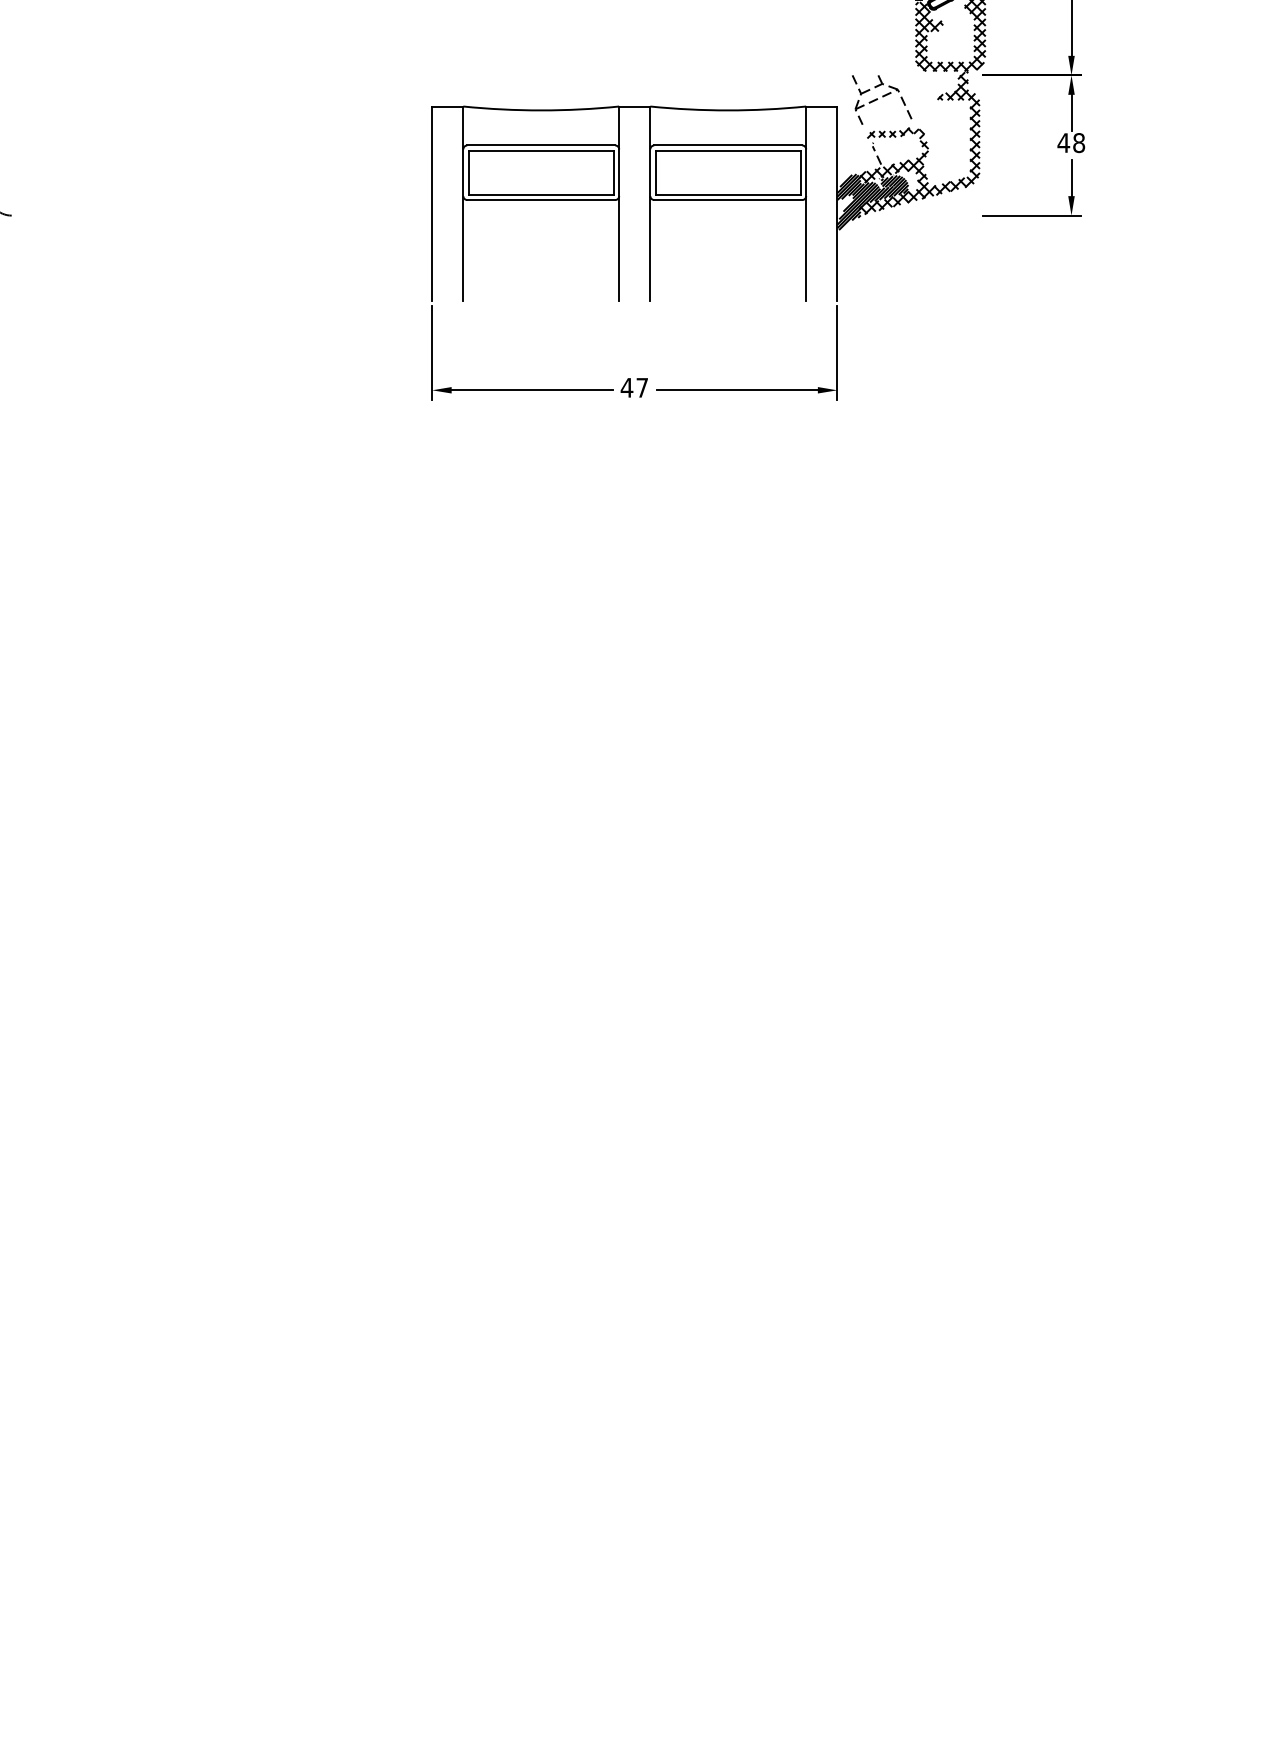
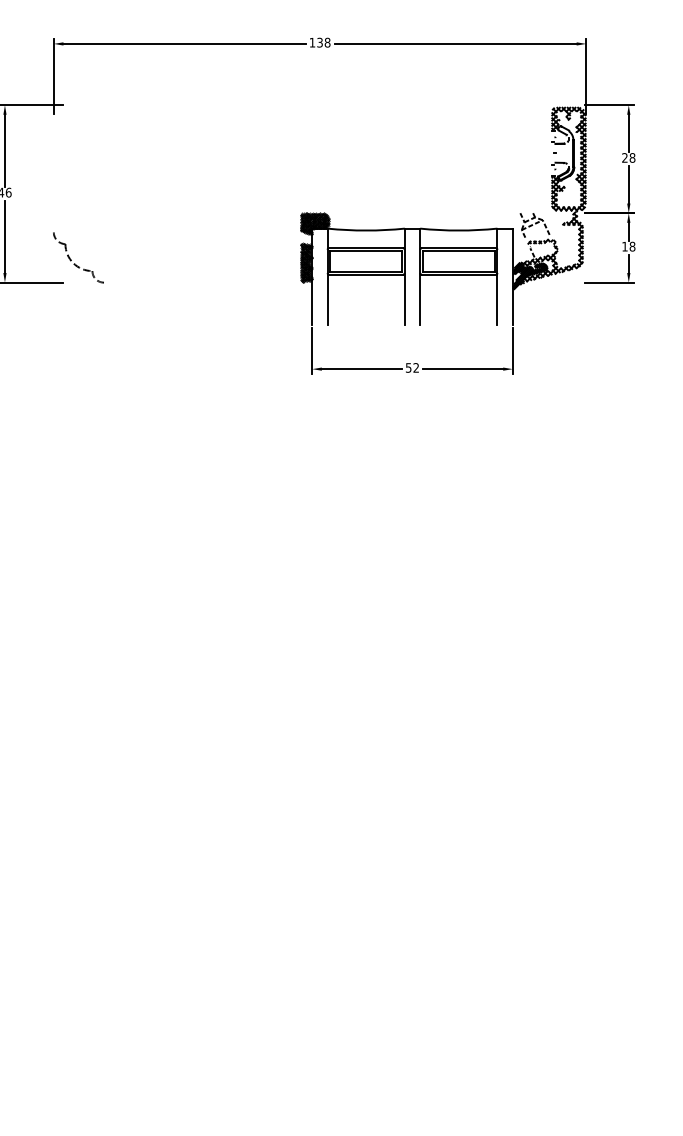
hatch: (436, 96) -> (314, 223), added
text: (1062, 142) -> (624, 246), 48 -> 18
hatch: (420, 174) -> (306, 262), added
text: (632, 386) -> (411, 367), 47 -> 52

